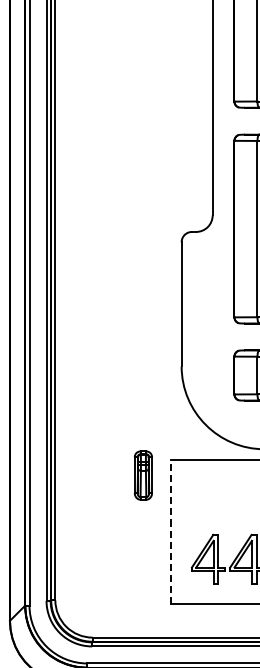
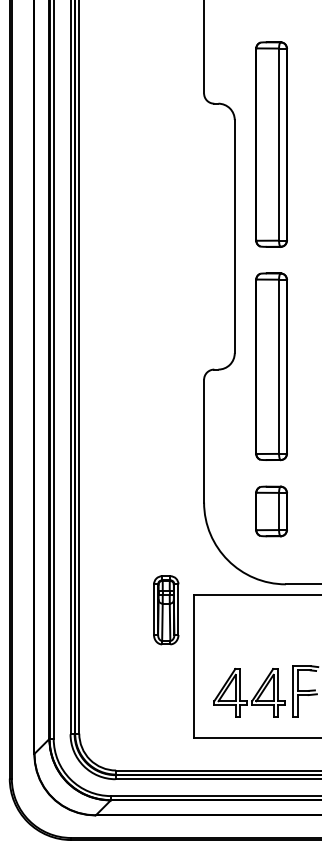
part: (143, 475) -> (166, 610), size x1.43
line: (170, 532) -> (193, 666), dashed -> solid

